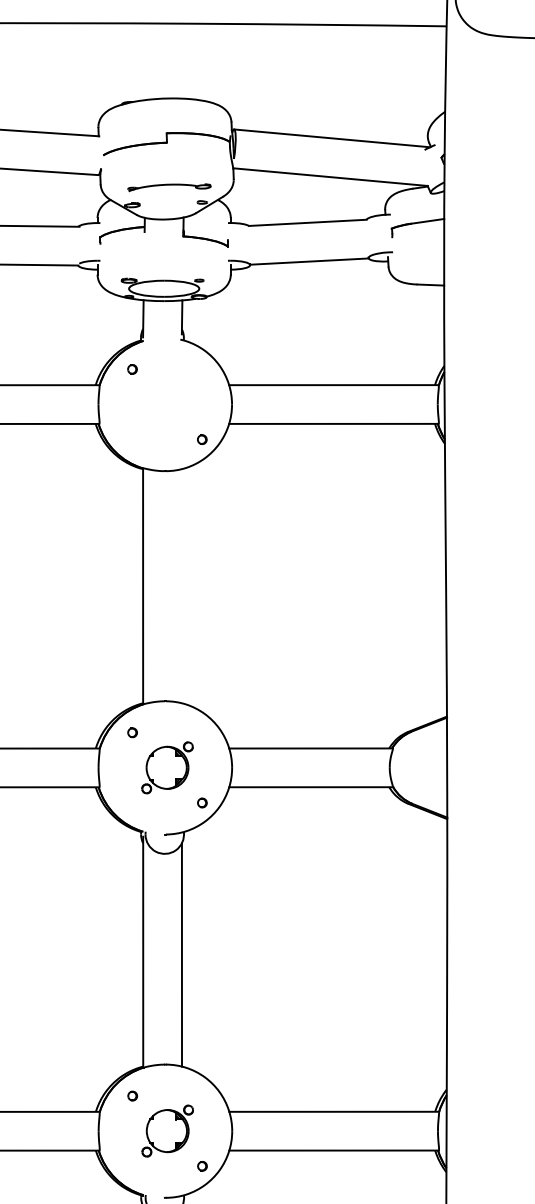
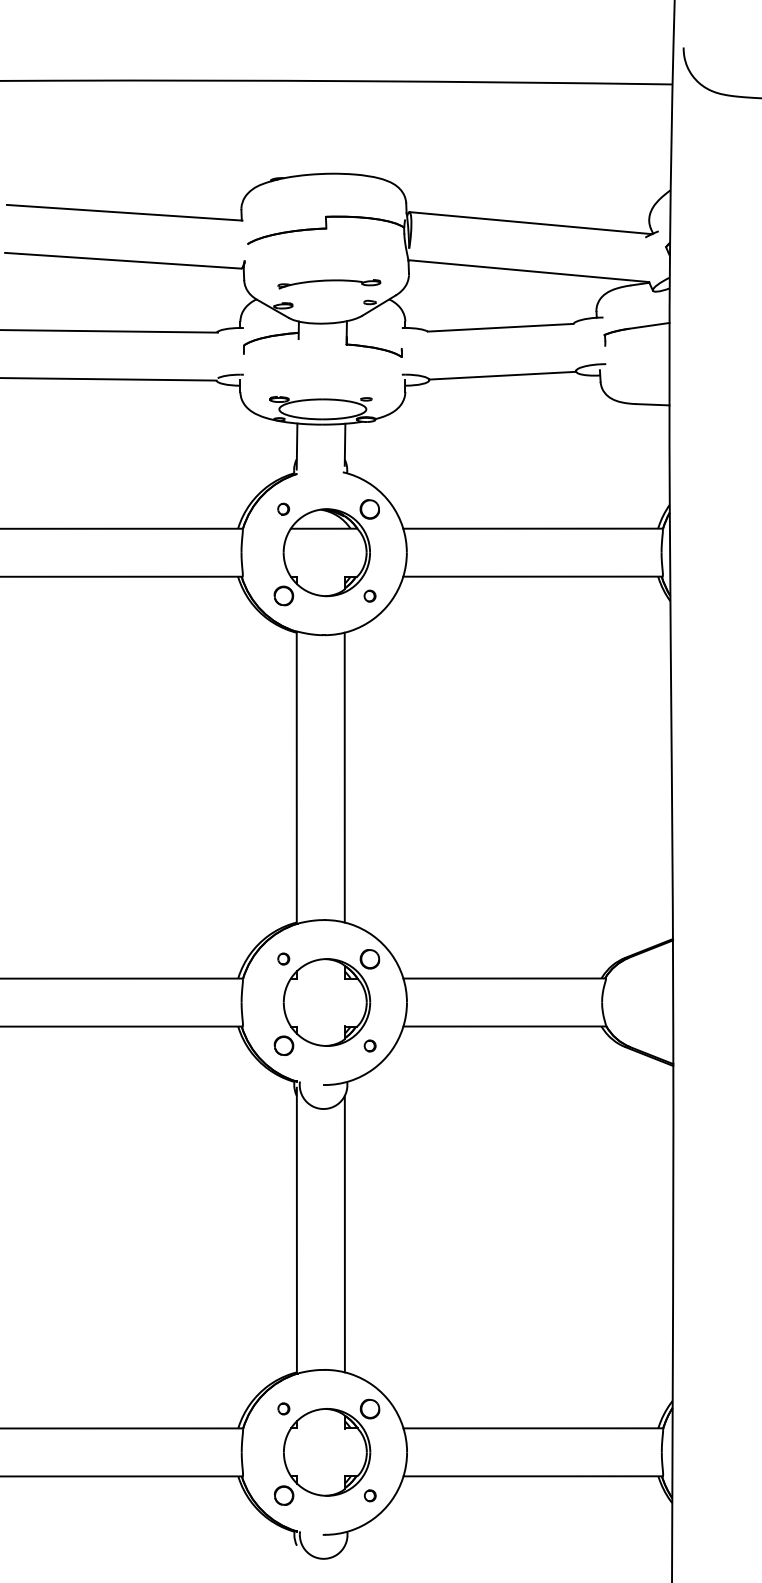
part: (167, 404) -> (326, 552), added
line: (181, 586) -> (344, 777), added
part: (167, 767) -> (326, 1002), size x1.67
part: (167, 1130) -> (327, 1451), size x1.67

